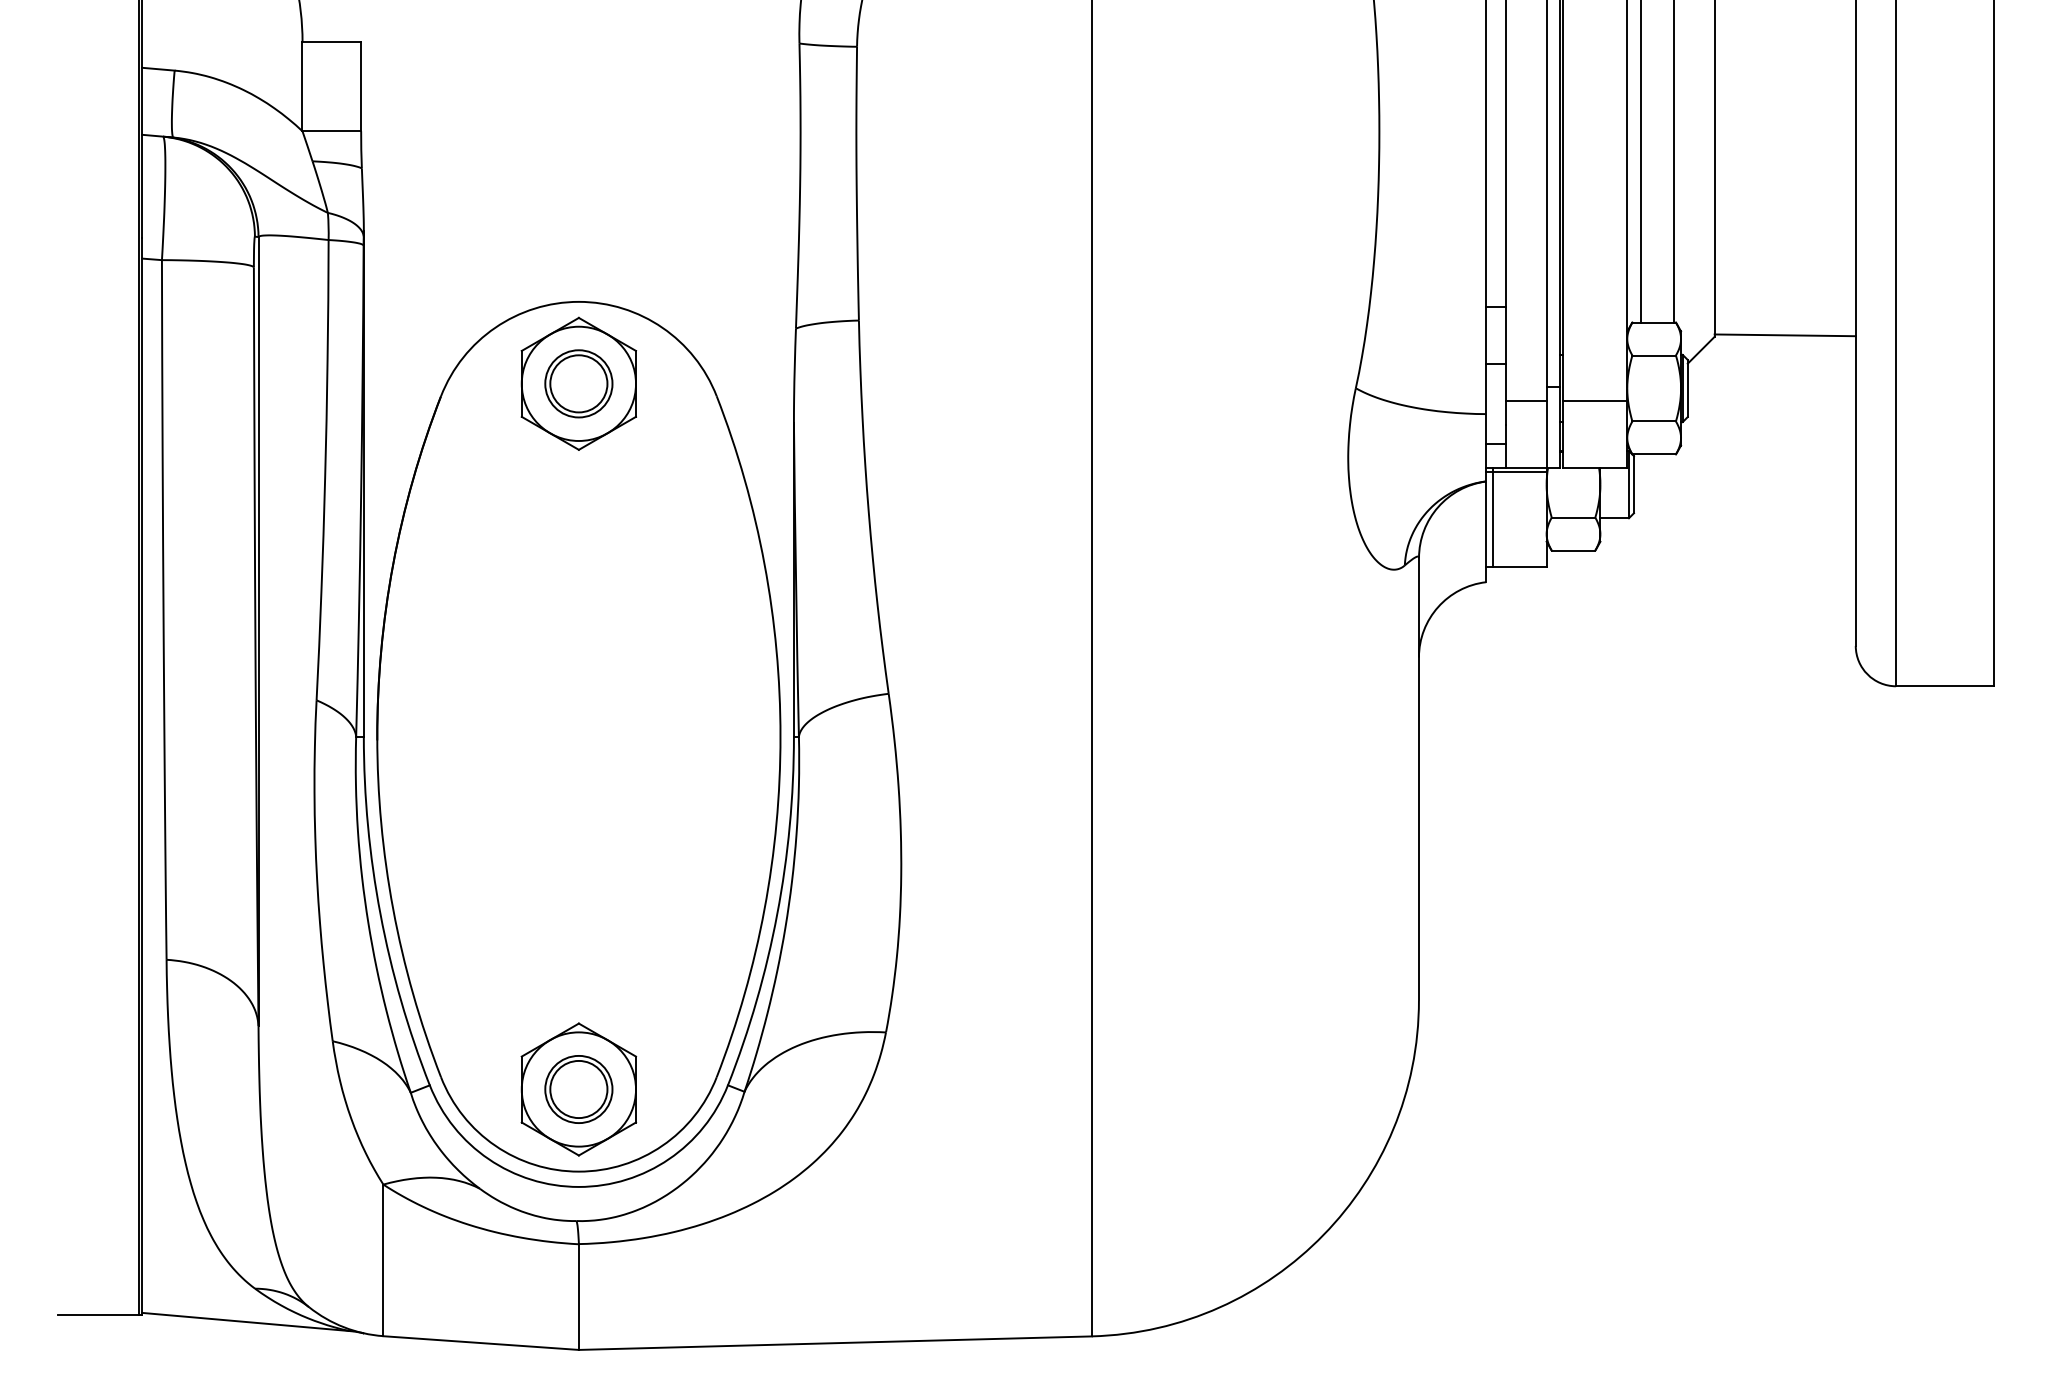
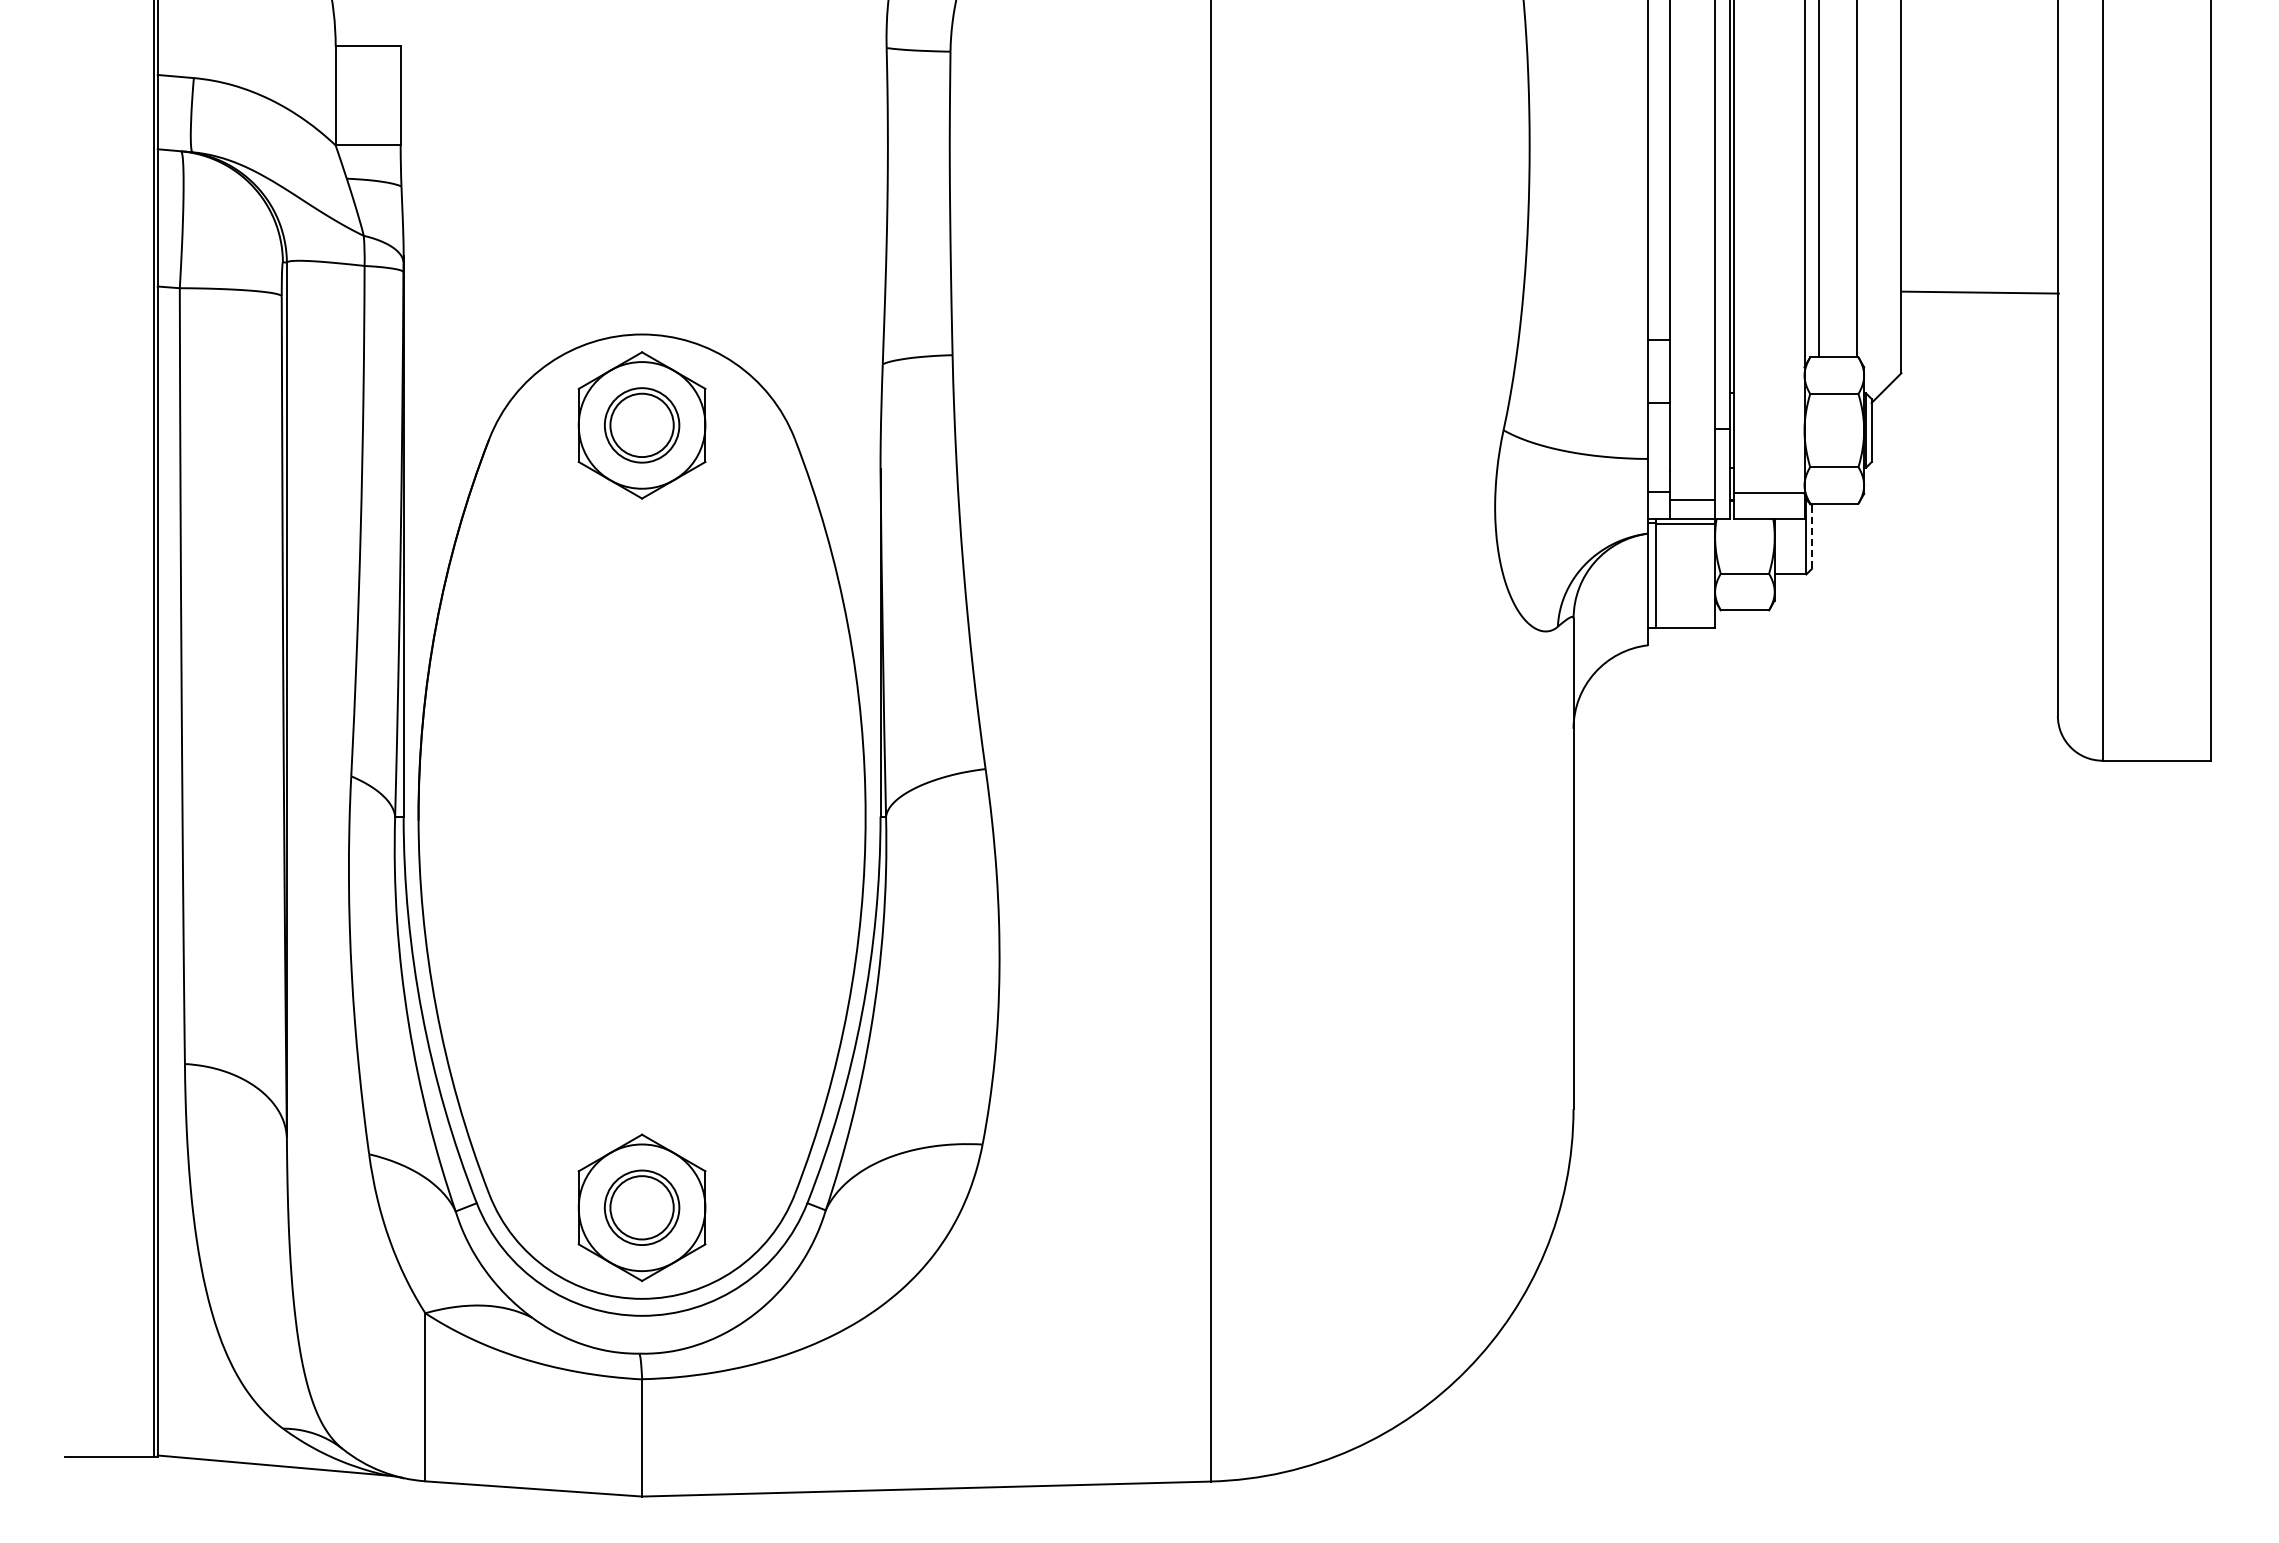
line: (1785, 335) -> (1980, 292), moved
line: (1526, 401) -> (1692, 500), moved
line: (1594, 401) -> (1768, 493), moved
line: (1633, 484) -> (1811, 537), solid -> dashed

